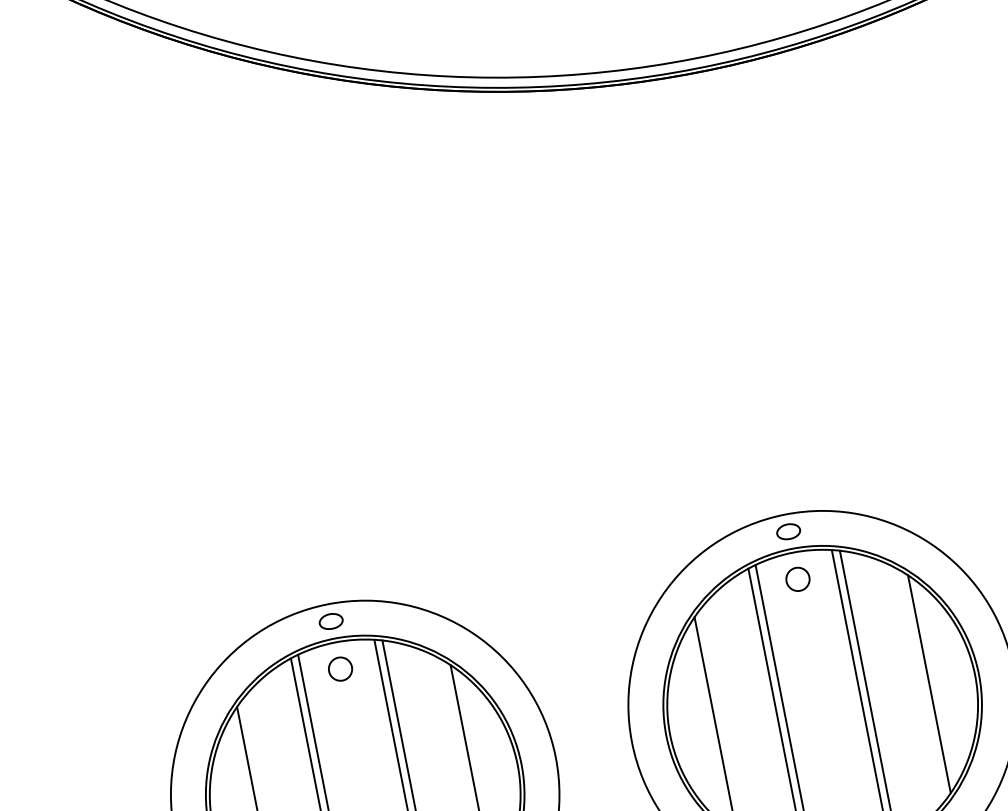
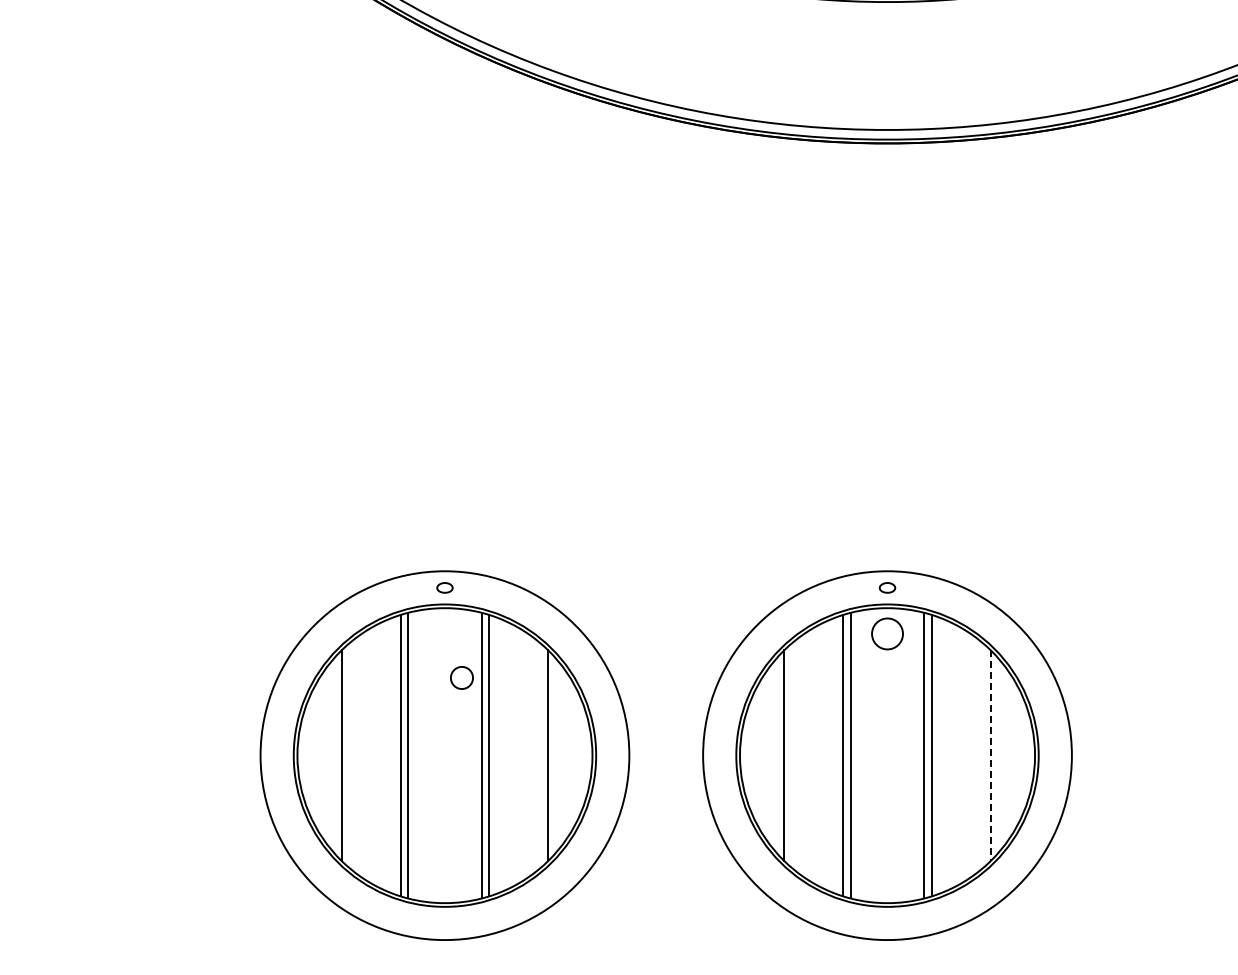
part: (788, 531) -> (887, 587), size x0.7
circle: (797, 578) -> (887, 633), size x1.4
part: (330, 621) -> (444, 587), size x0.7
circle: (339, 668) -> (461, 677), moved
line: (929, 685) -> (990, 756), solid -> dashed

